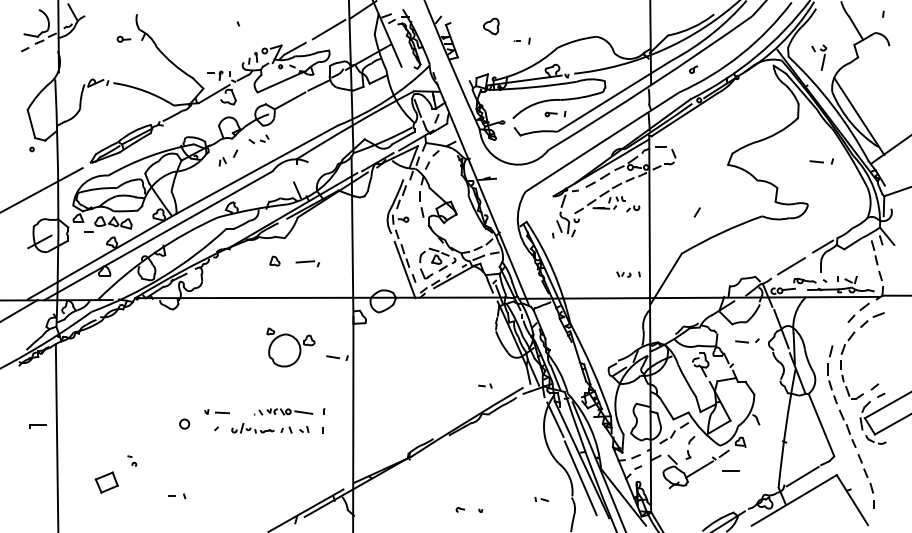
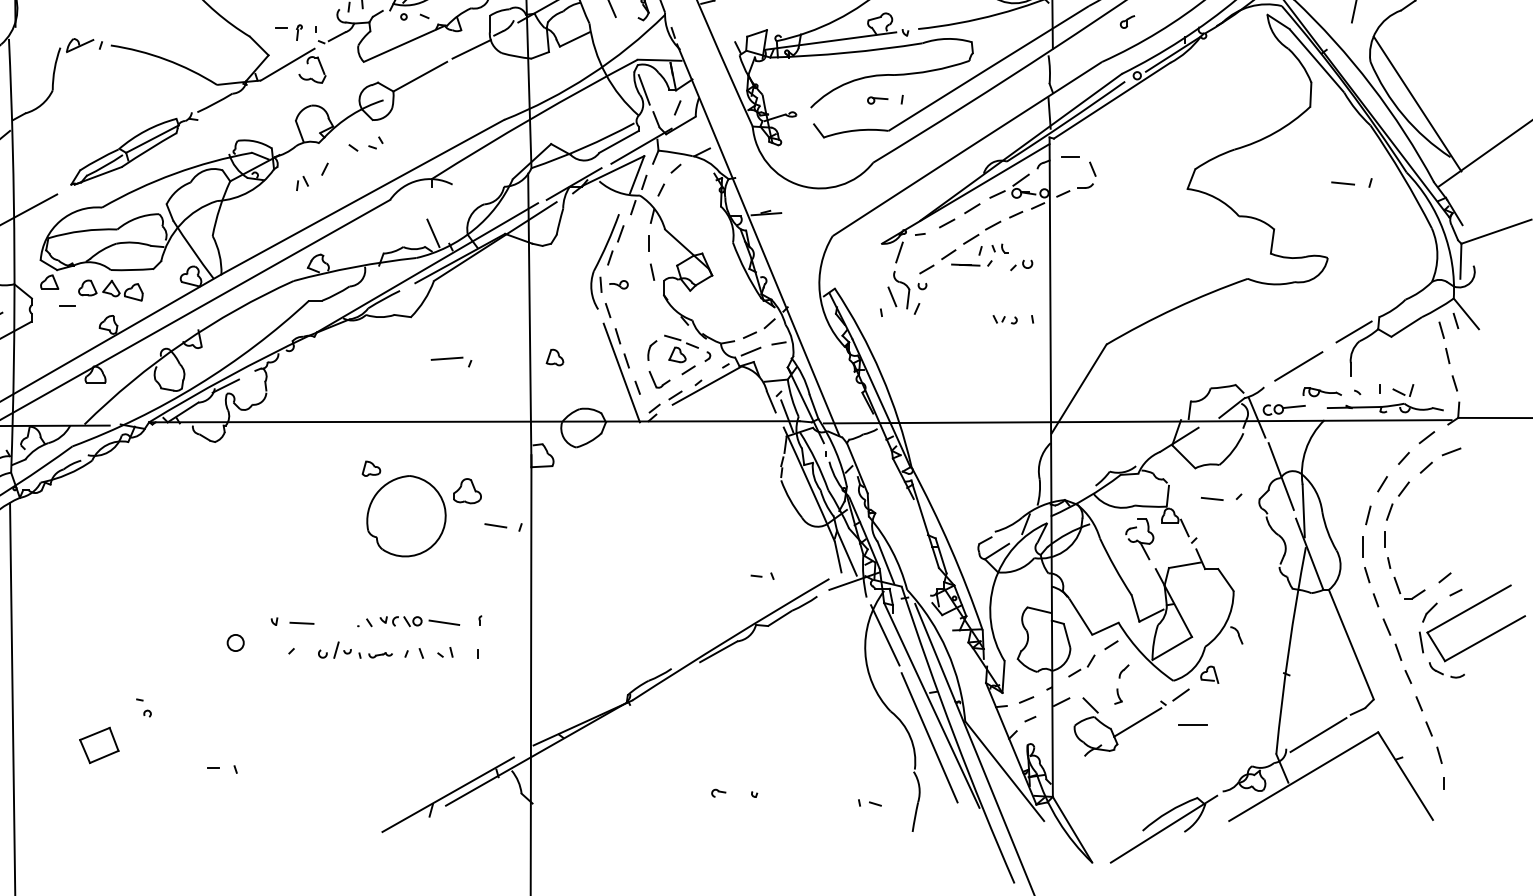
line: (696, 212) -> (1381, 484), moved
part: (274, 260) -> (554, 356), moved
part: (628, 274) -> (1013, 319), moved
part: (290, 347) -> (421, 508), size x1.43
part: (541, 499) -> (869, 803), moved

